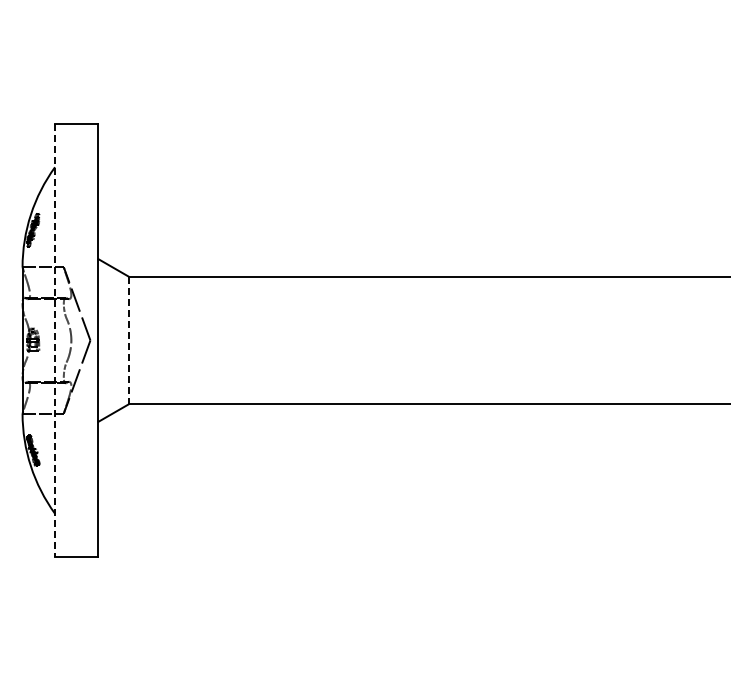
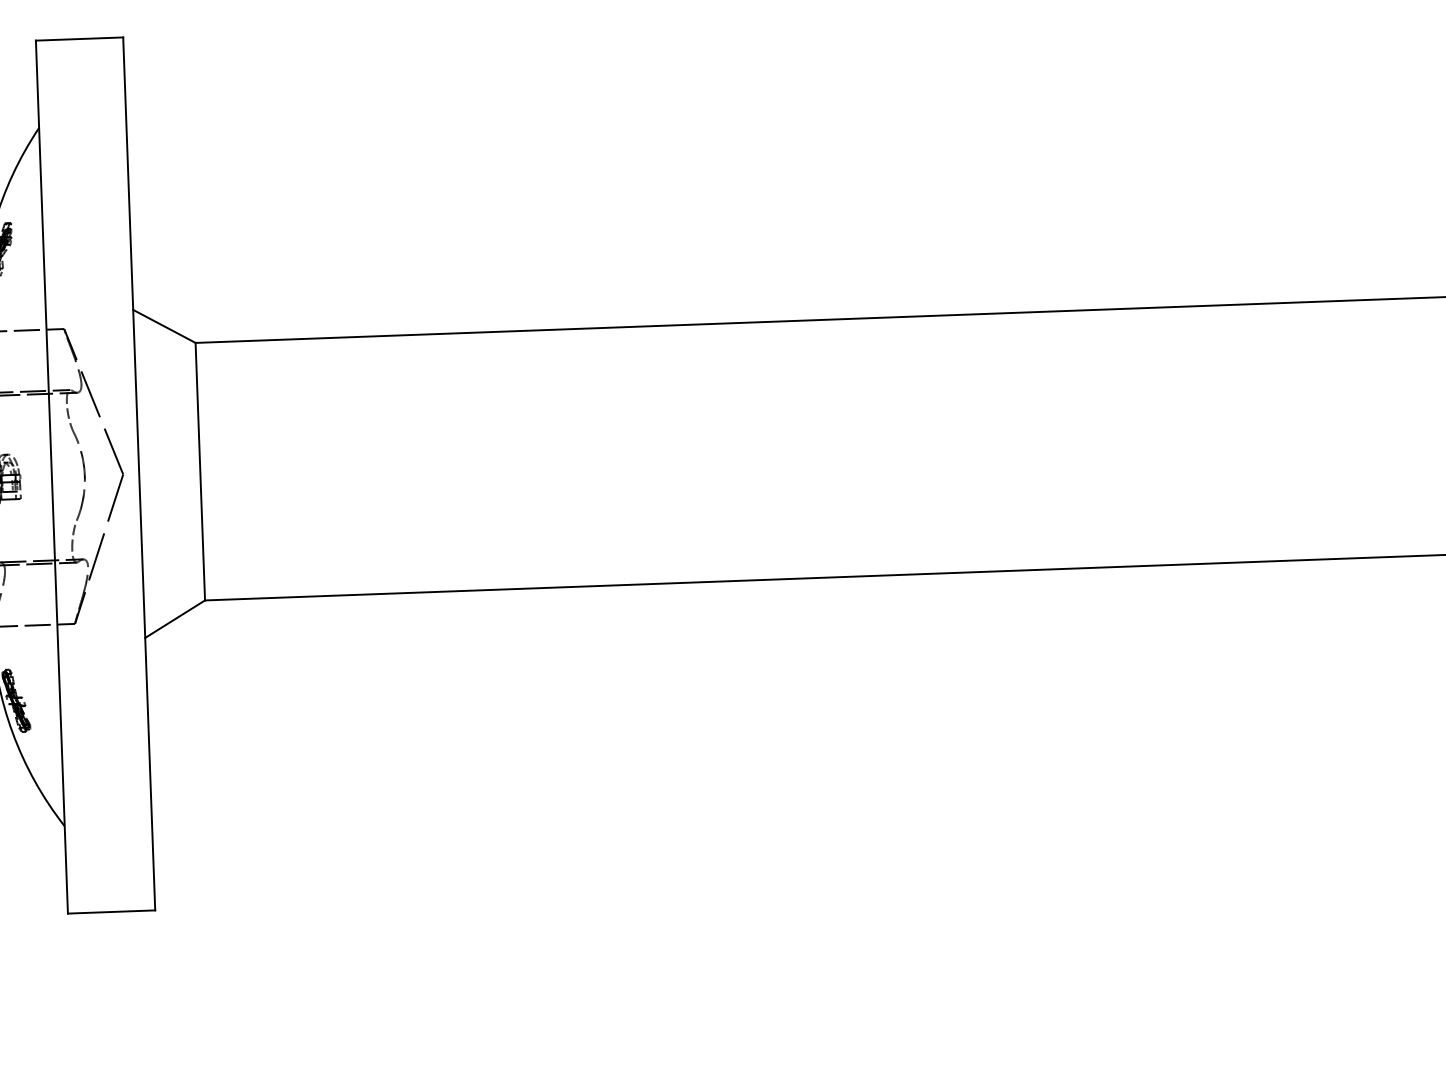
line: (55, 340) -> (52, 477), dashed -> solid
line: (128, 340) -> (199, 471), dashed -> solid

